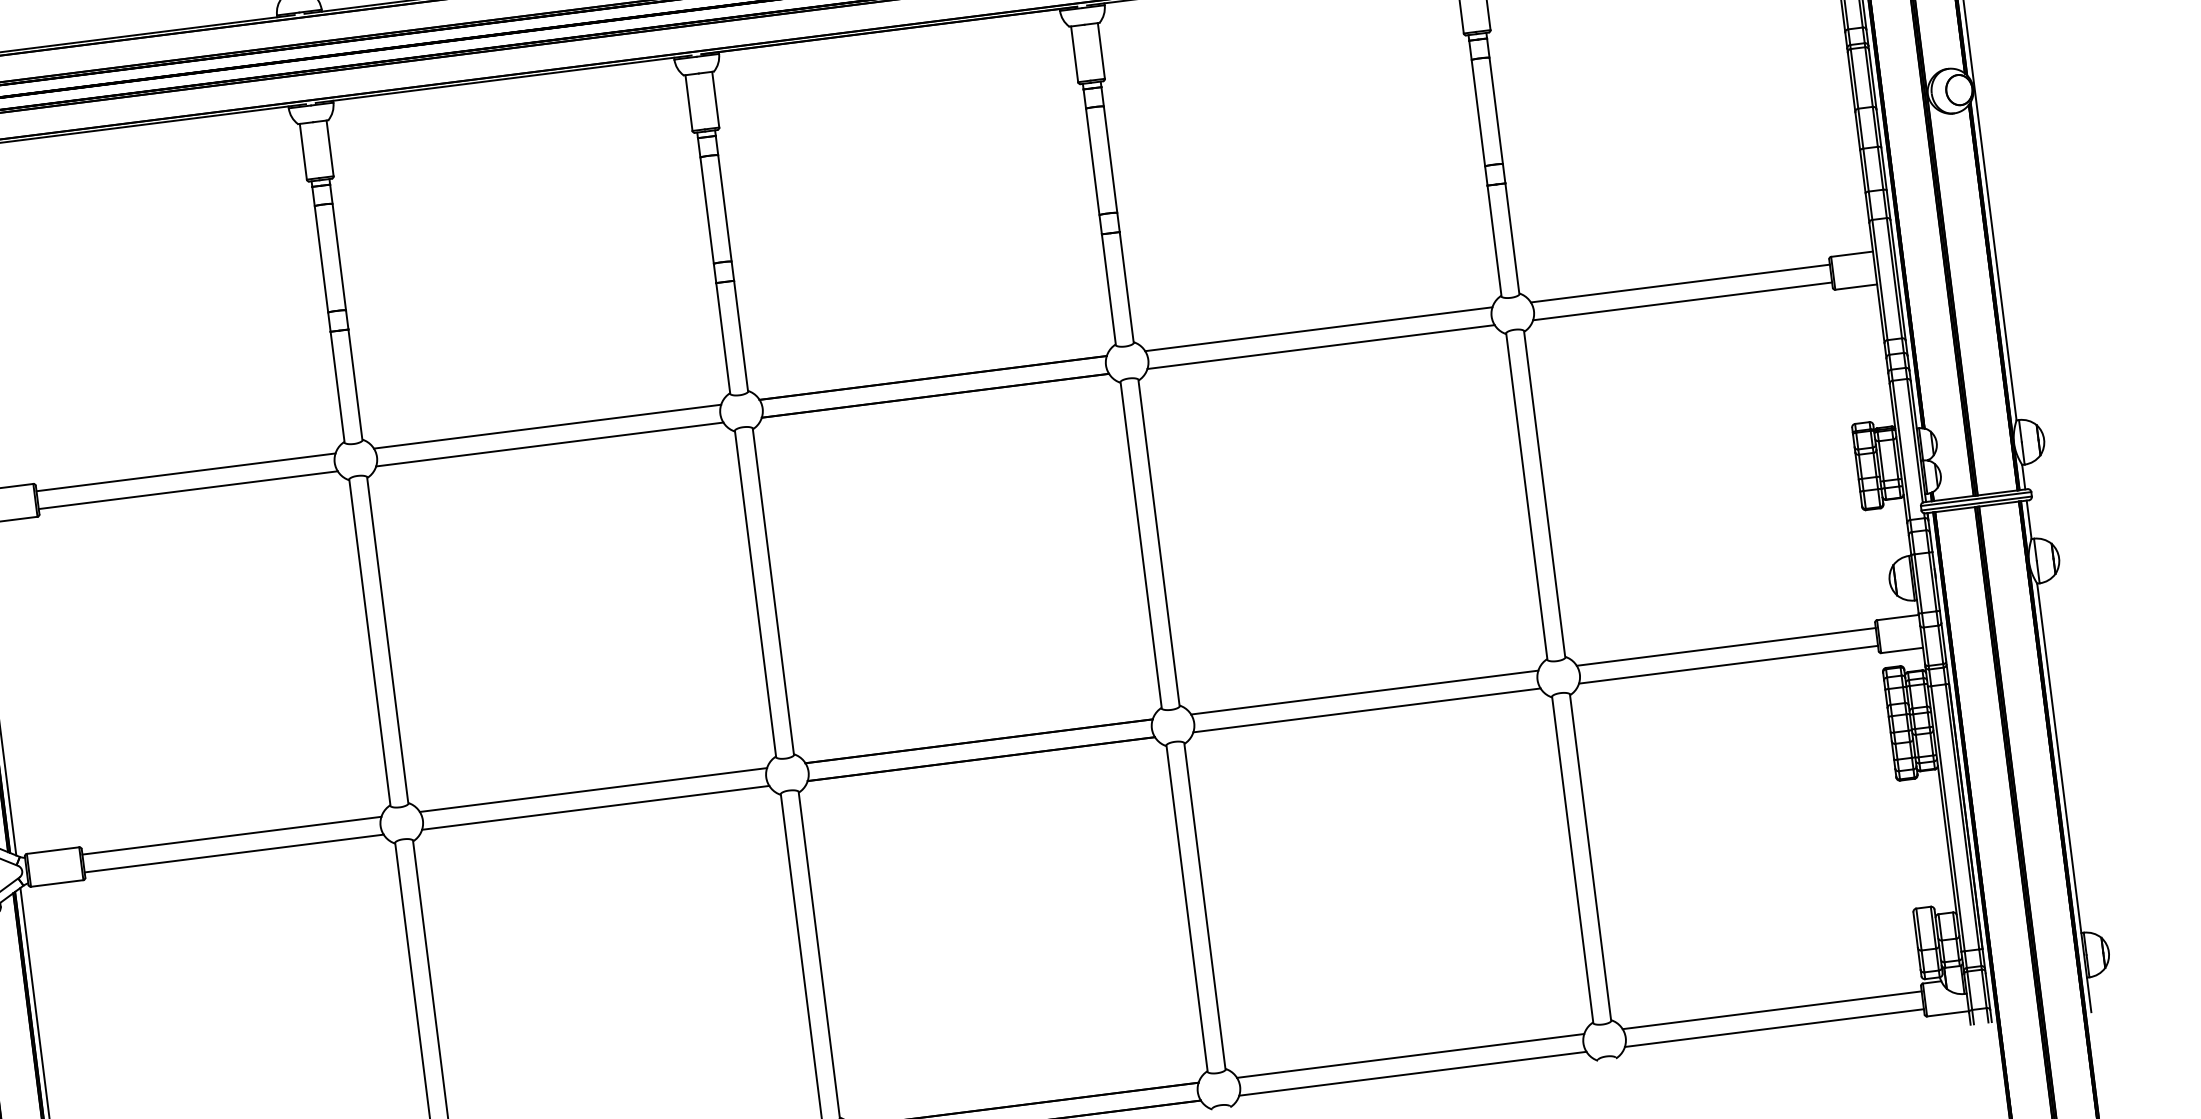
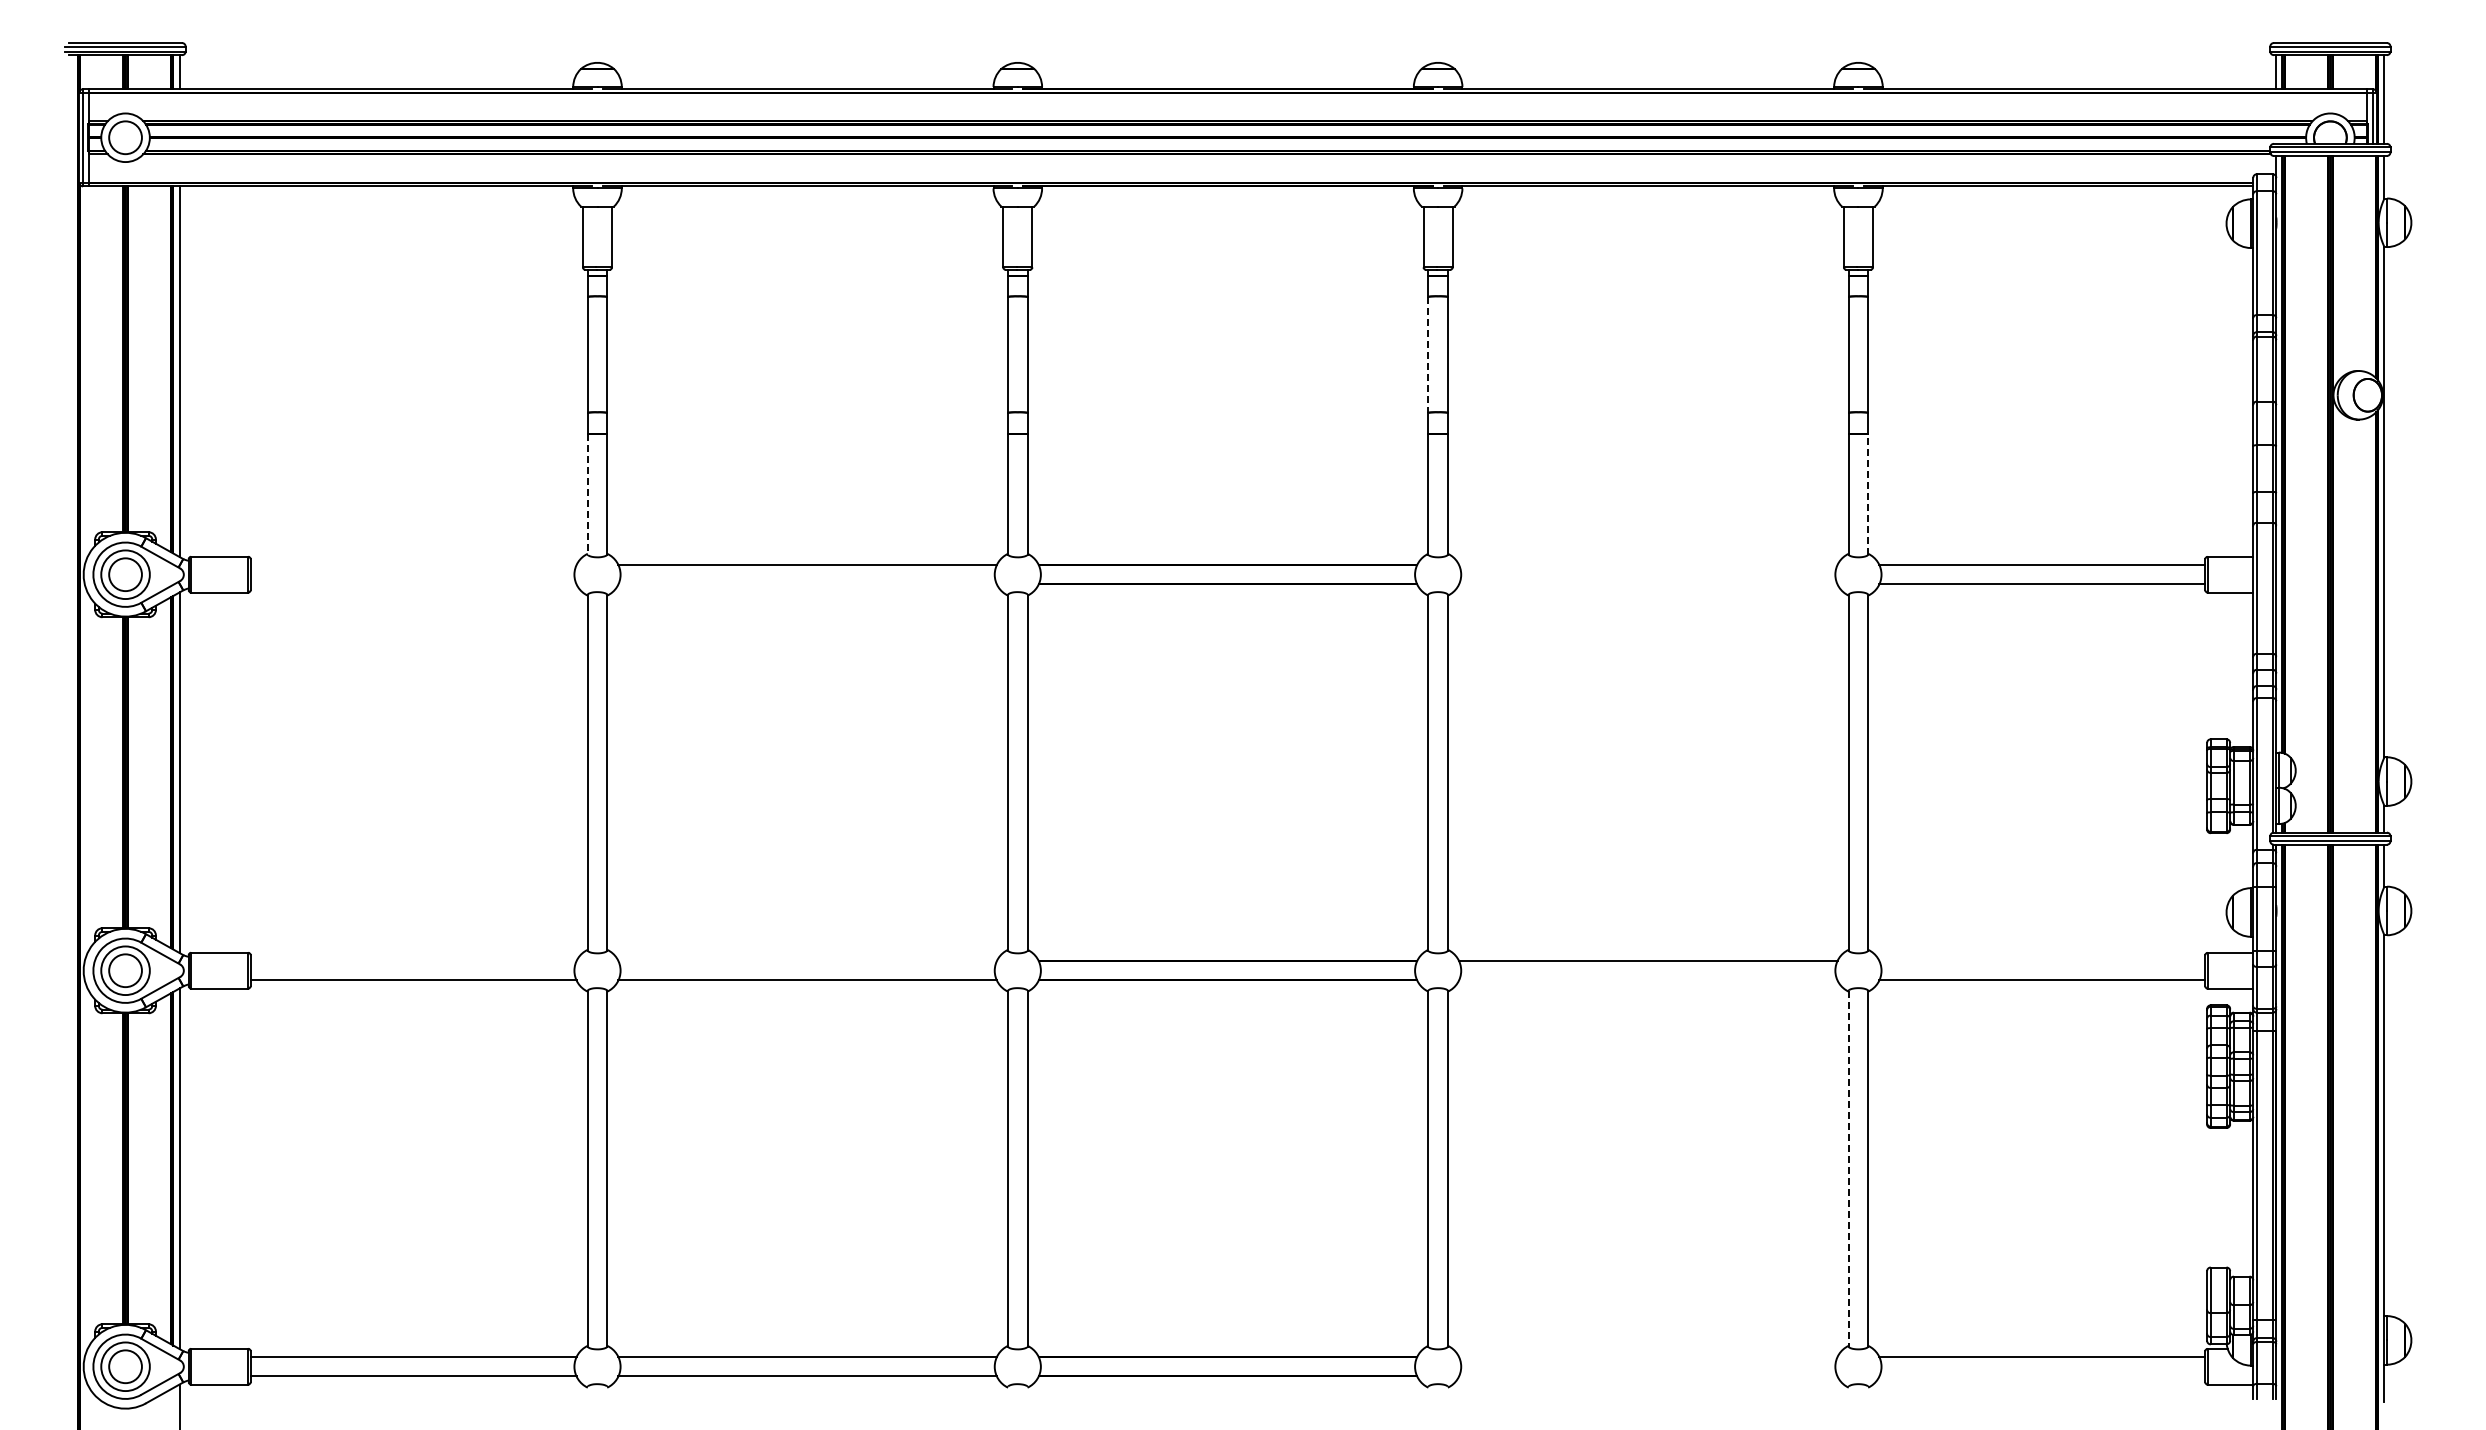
line: (1092, 161) -> (1428, 354), solid -> dashed
line: (1512, 238) -> (1868, 493), solid -> dashed
line: (1319, 329) -> (1648, 565), removed
line: (1321, 347) -> (1648, 584), removed
line: (337, 387) -> (587, 494), solid -> dashed
line: (549, 444) -> (807, 584), removed
line: (185, 472) -> (413, 565), removed
line: (188, 490) -> (413, 584), removed
line: (1726, 647) -> (2042, 961), removed
line: (1367, 710) -> (1648, 980), removed
line: (593, 790) -> (807, 961), removed
line: (231, 836) -> (413, 961), removed
line: (1572, 859) -> (1848, 1168), solid -> dashed
line: (1774, 1028) -> (2042, 1376), removed
line: (1410, 1056) -> (1648, 1357), removed
line: (1413, 1073) -> (1648, 1376), removed

